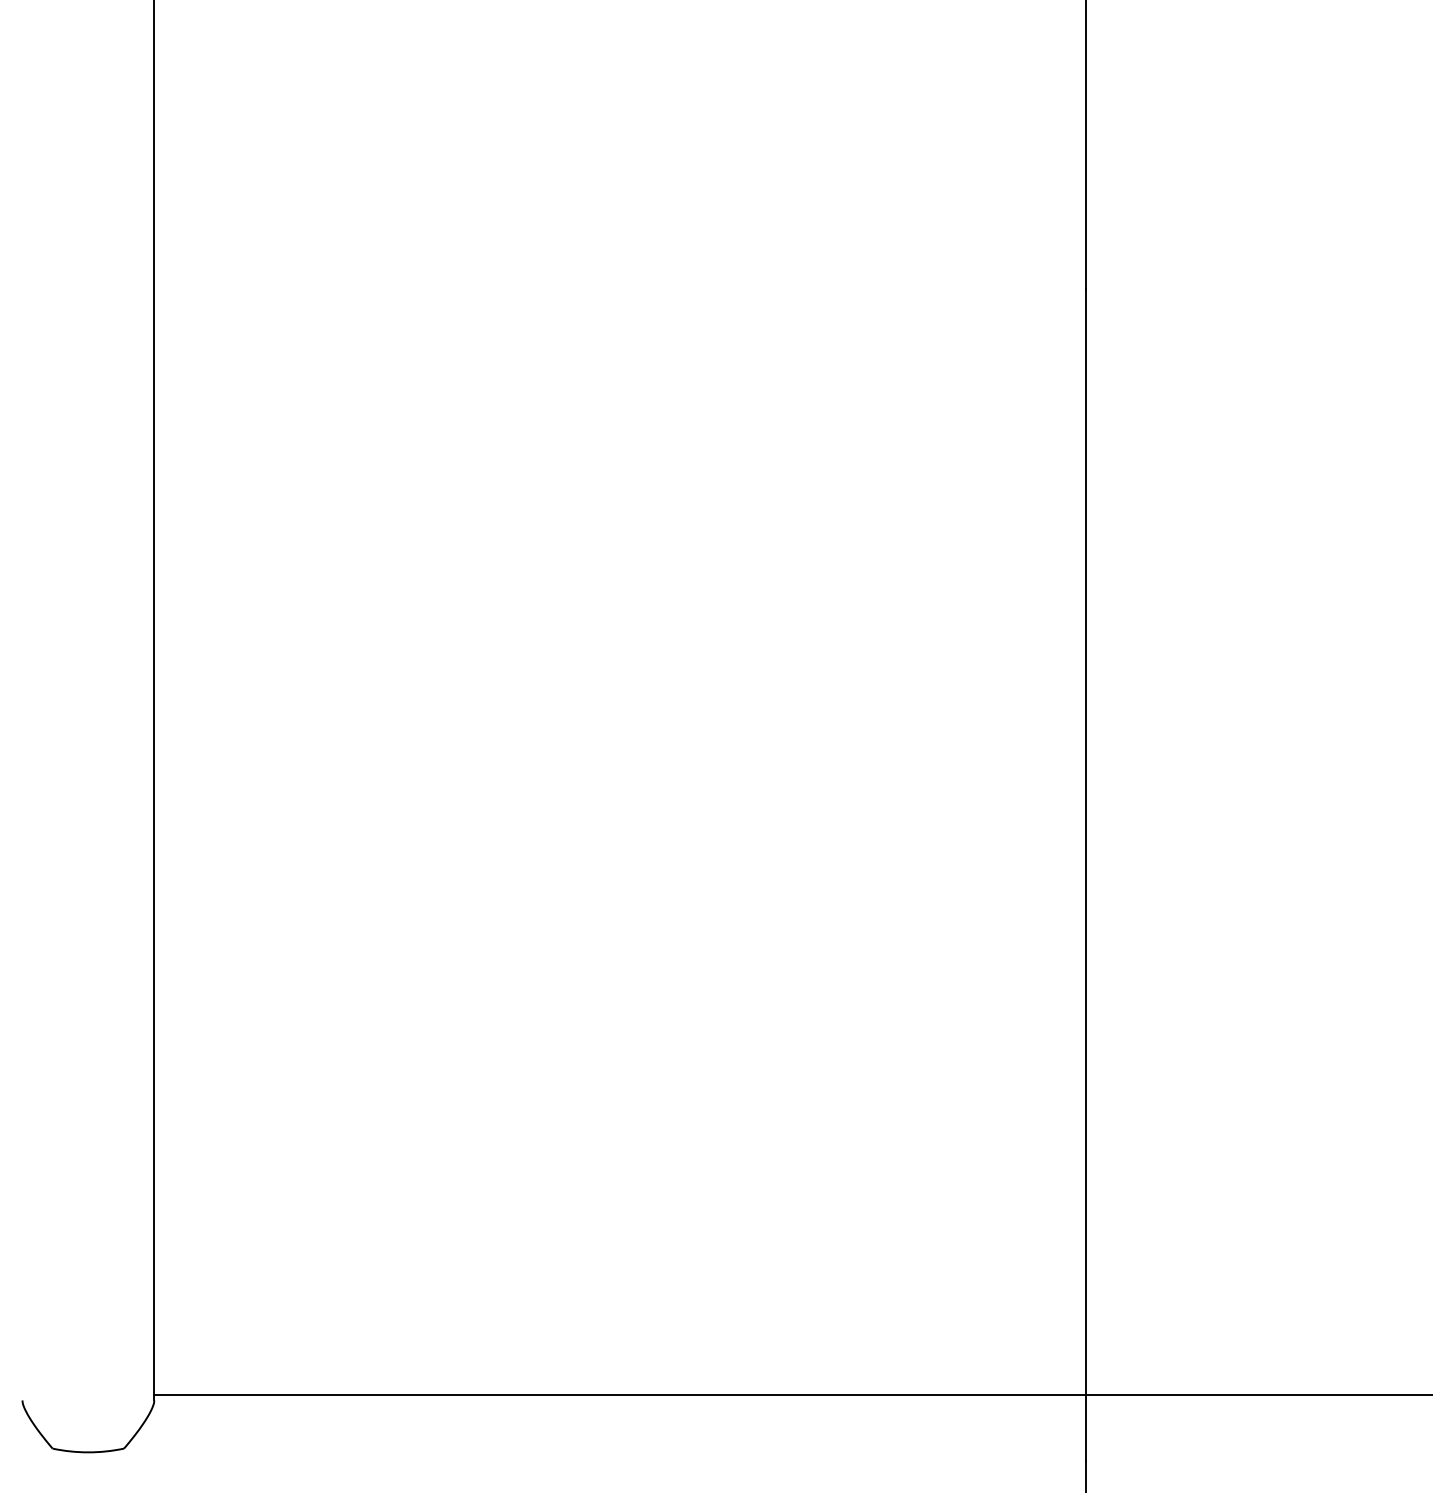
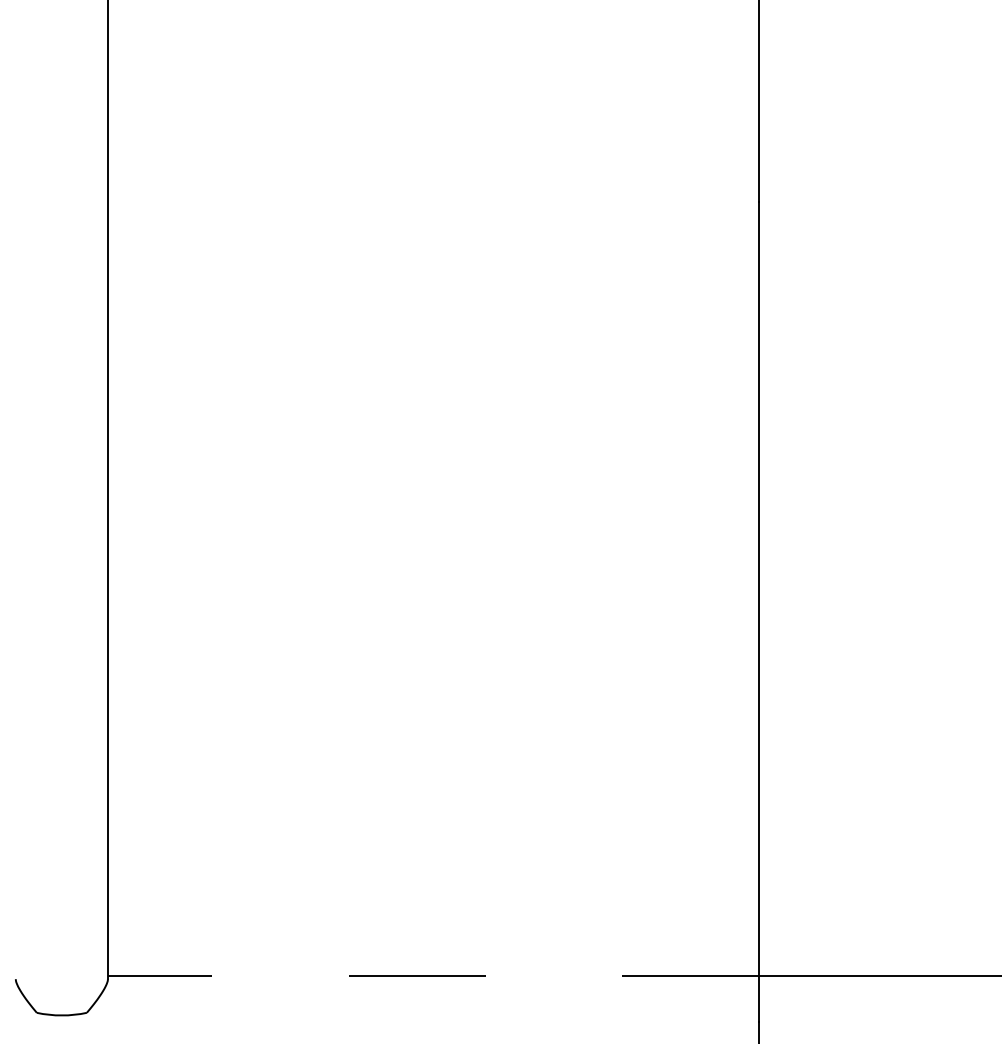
line: (619, 1395) -> (433, 975), solid -> dashed

